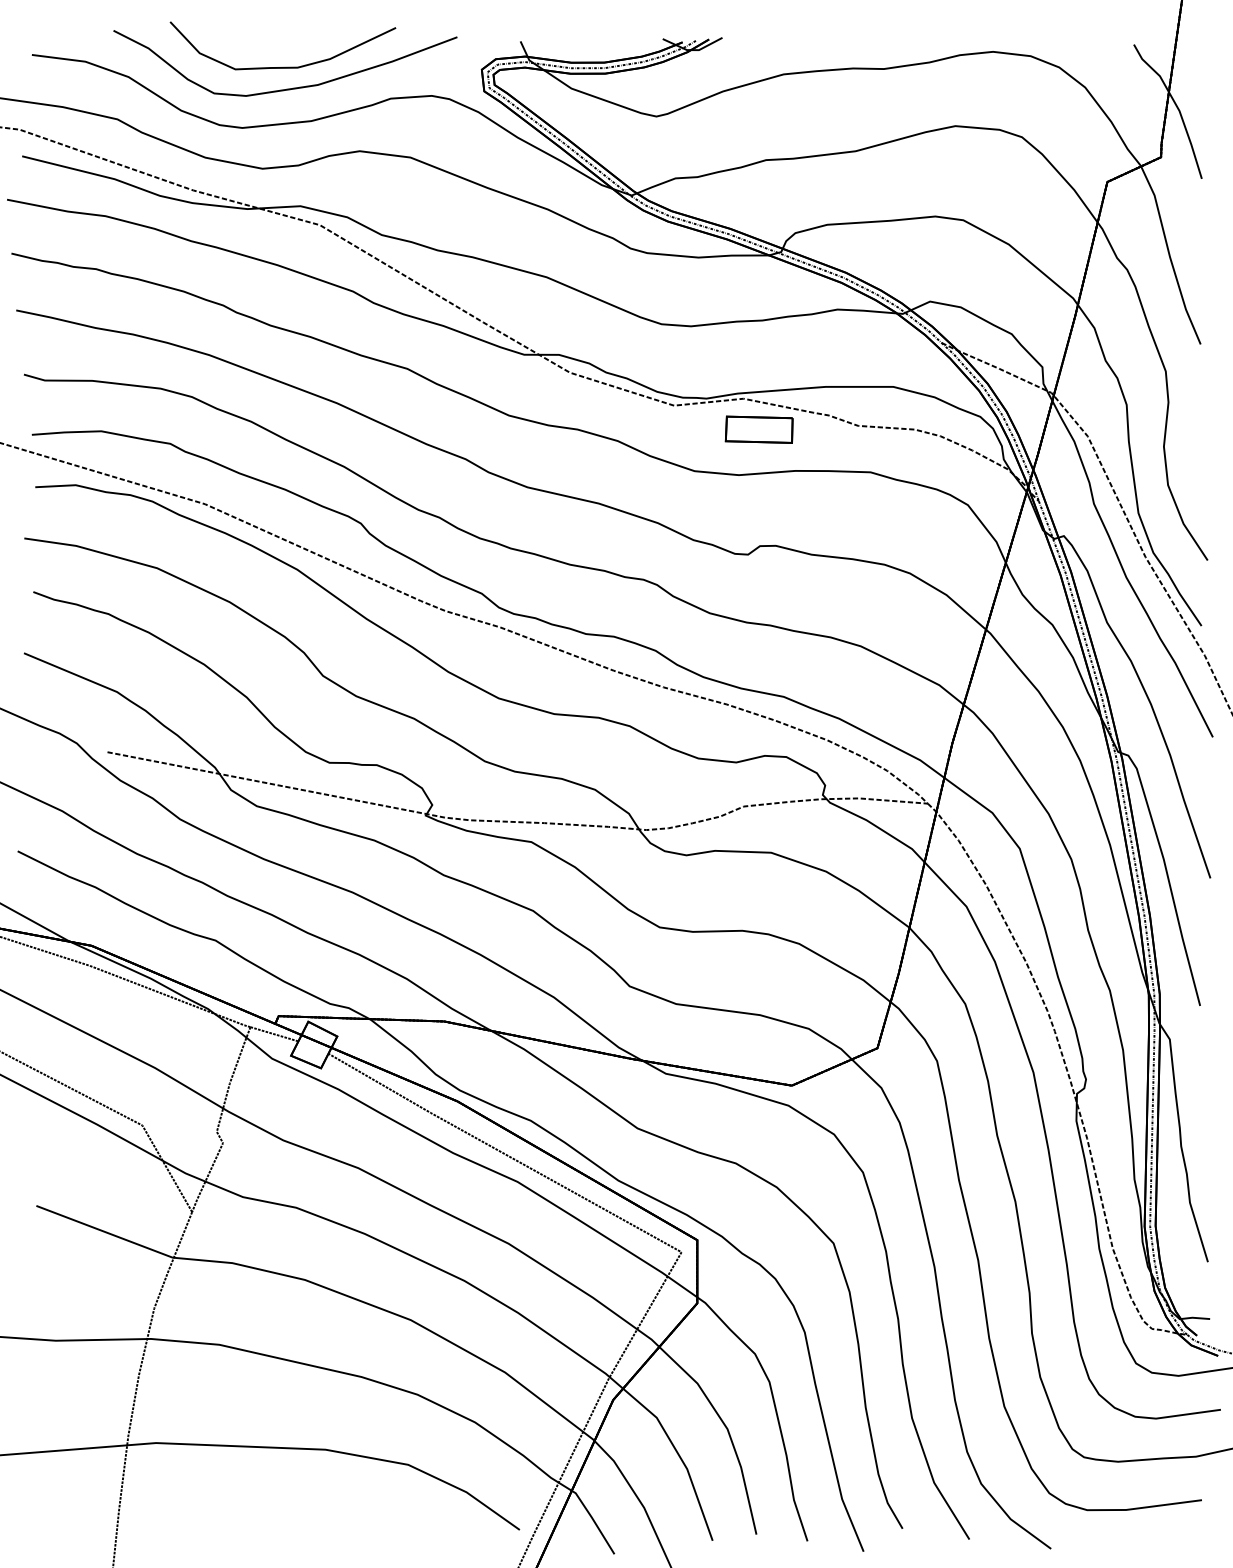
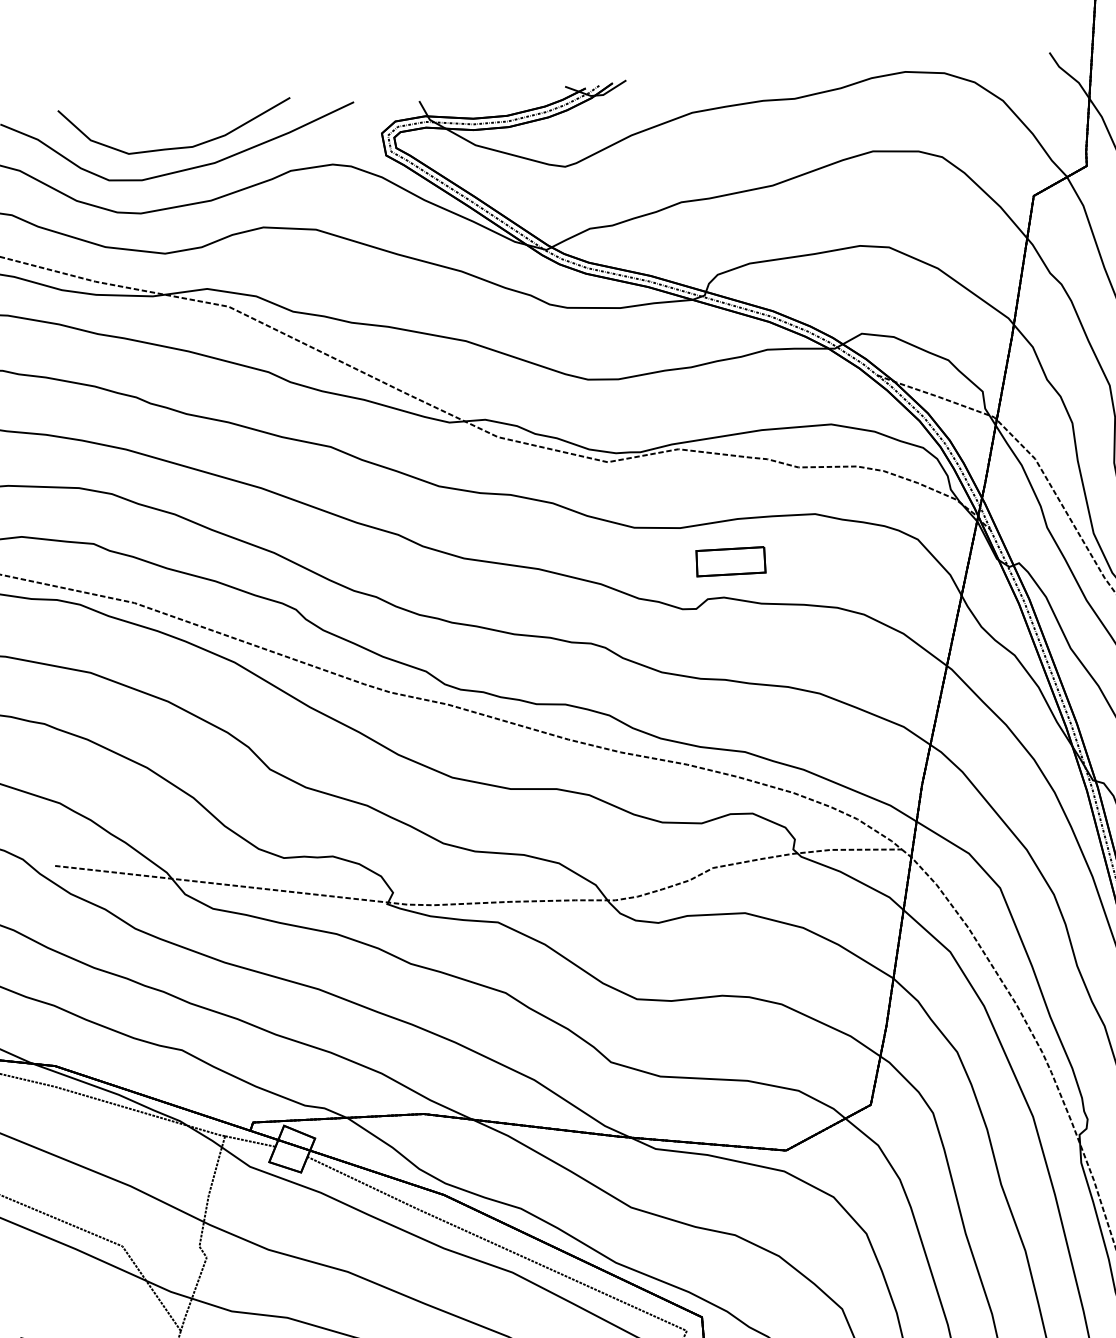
part: (758, 429) -> (730, 561), moved

